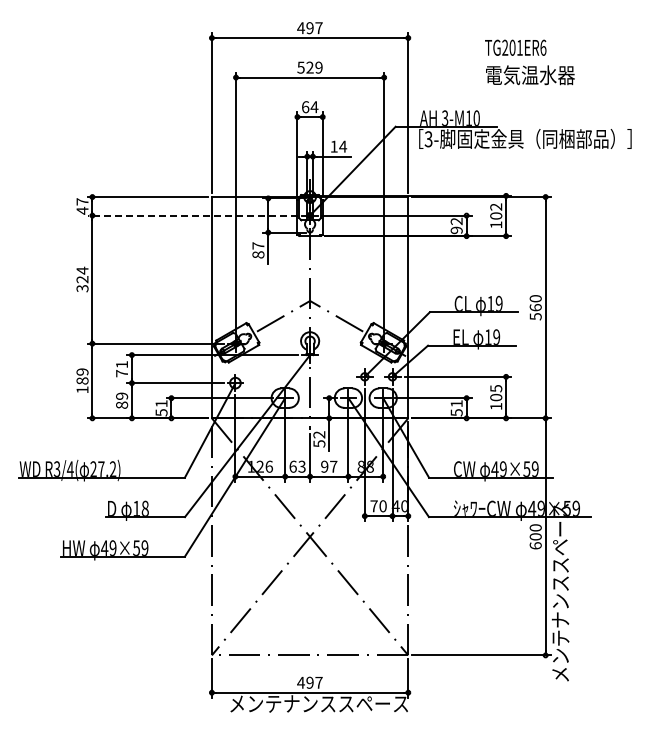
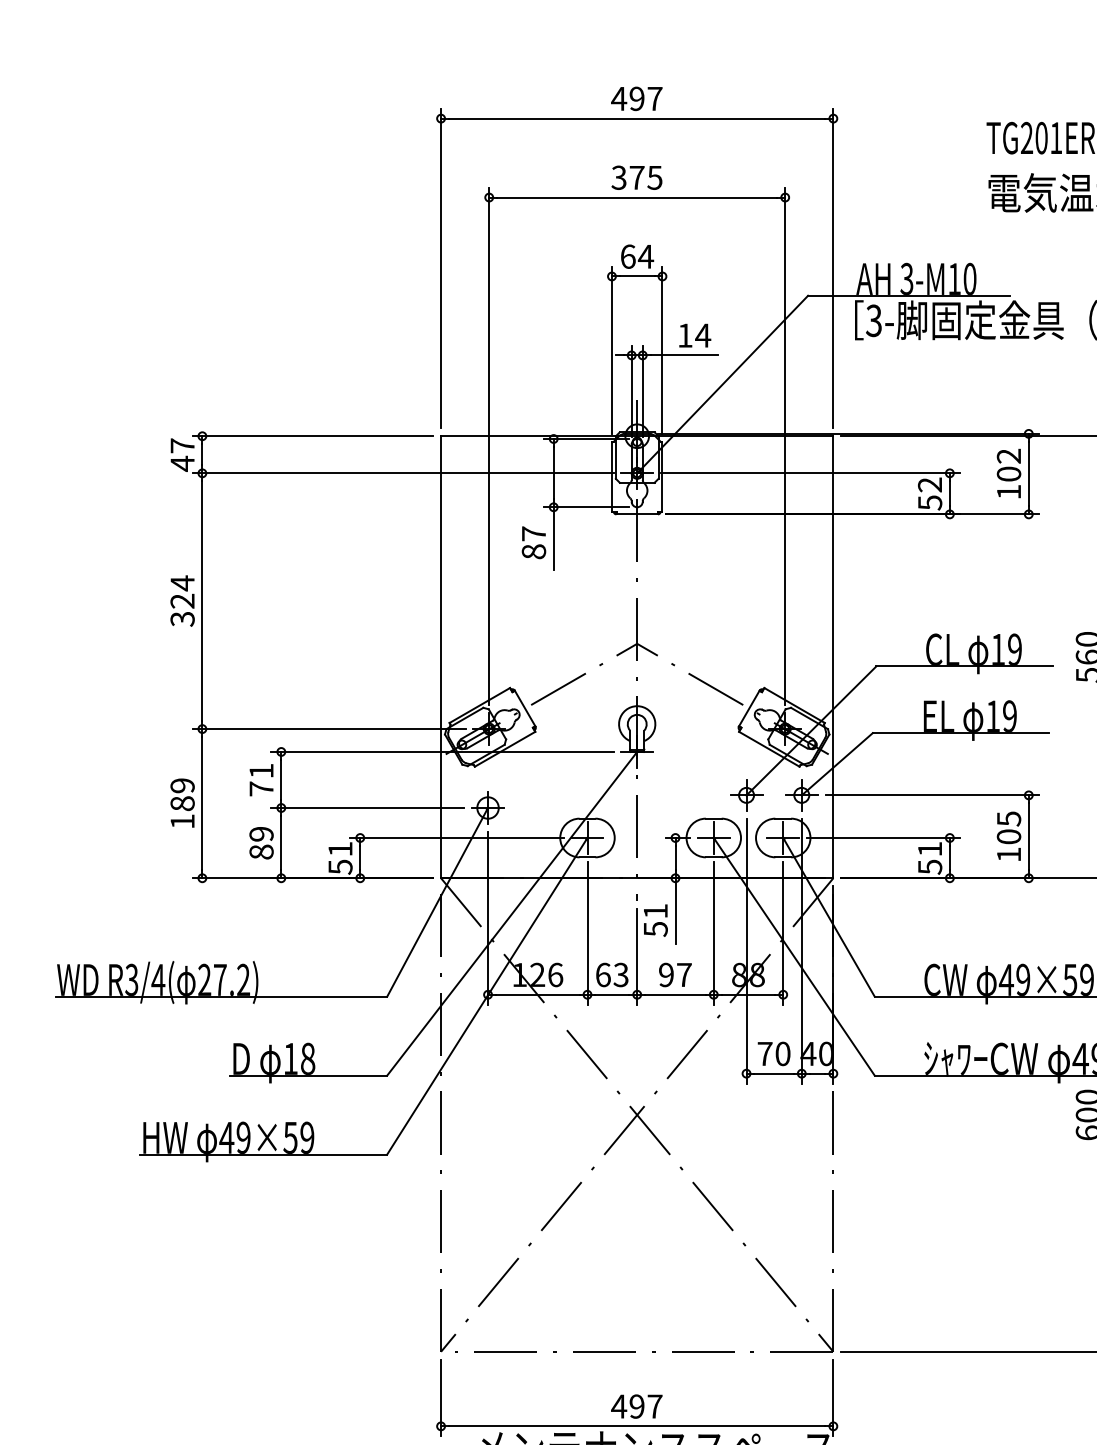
text: (309, 67) -> (635, 177), 529 -> 375
line: (192, 215) -> (402, 473), dashed -> solid
text: (456, 230) -> (929, 503), 92 -> 52
text: (319, 434) -> (655, 910), 52 -> 51

